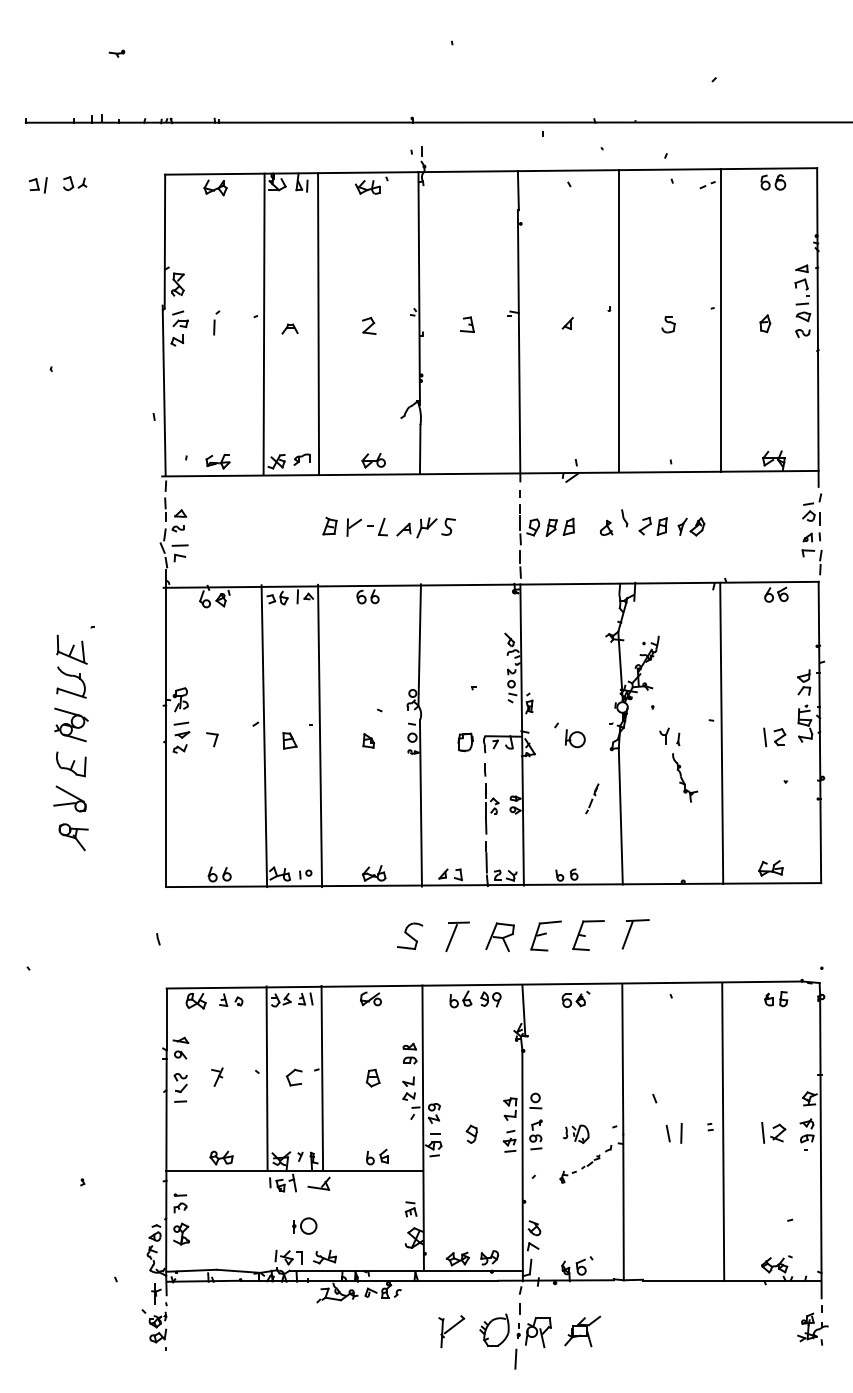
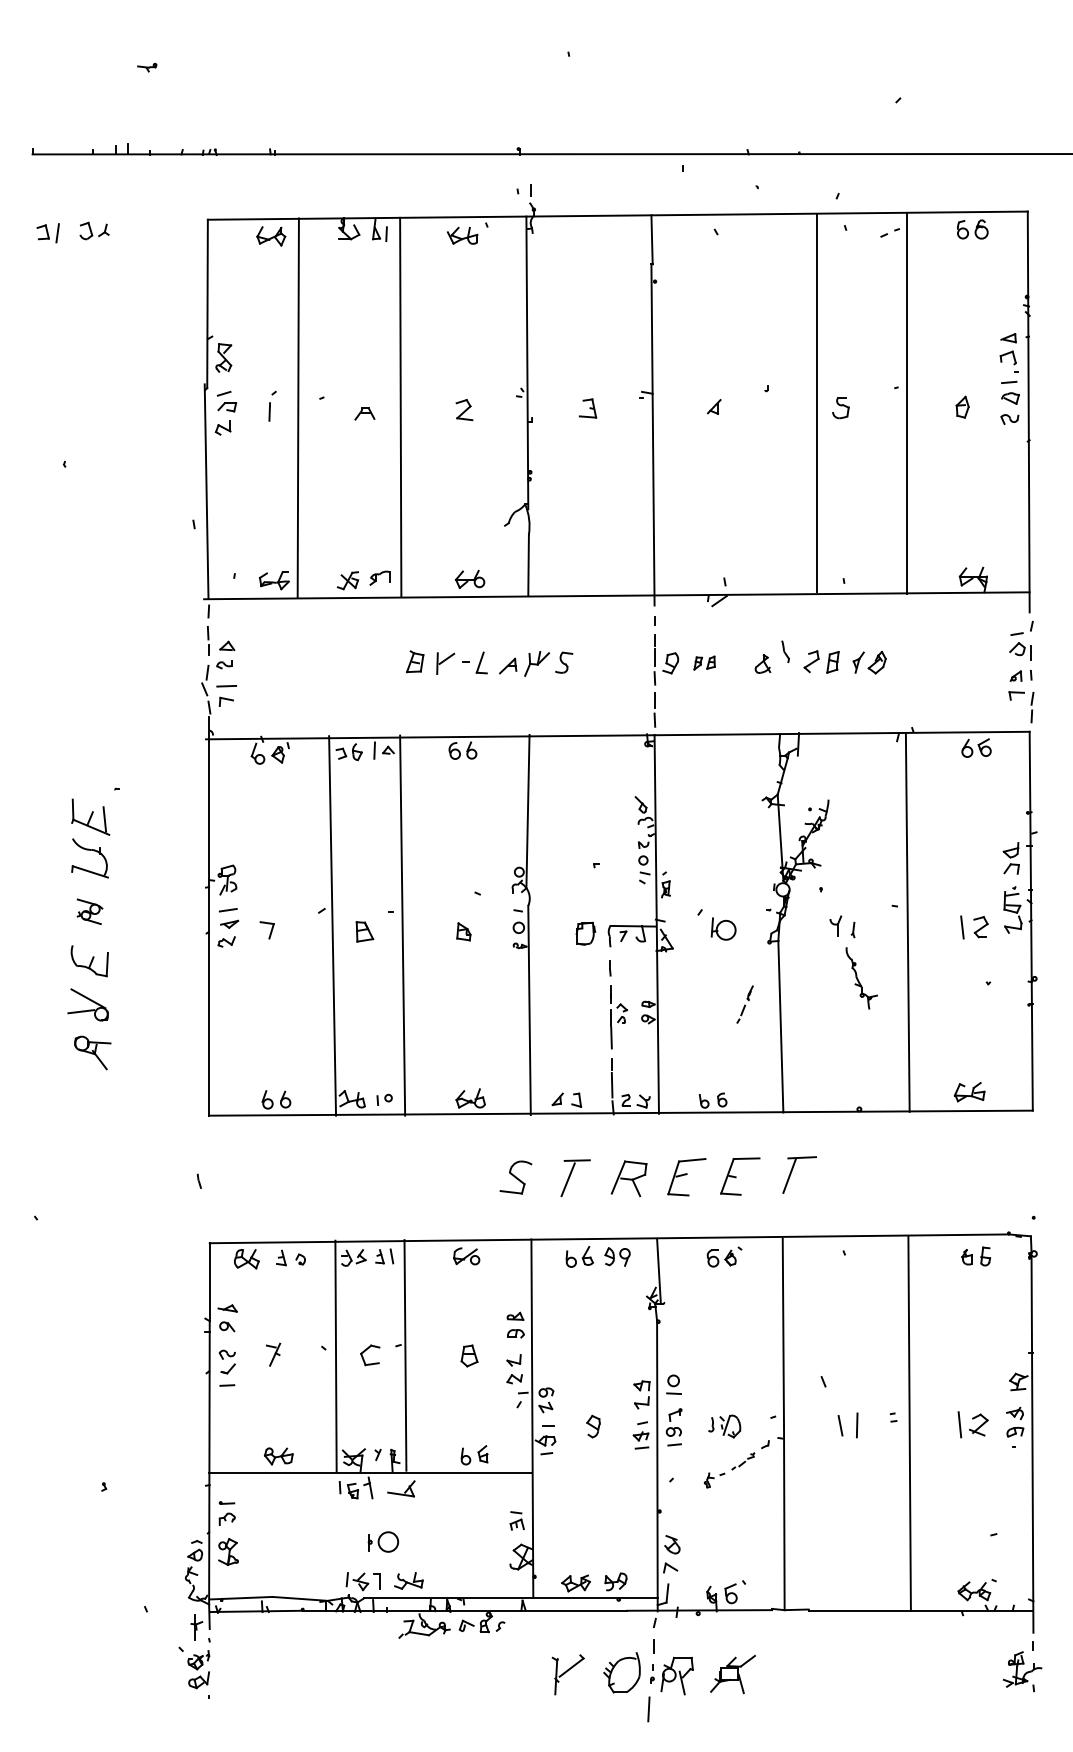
line: (618, 320) -> (816, 403), moved
line: (263, 323) -> (297, 406), moved
part: (559, 526) -> (703, 662), size x0.6
part: (71, 724) -> (90, 911), size x0.6

